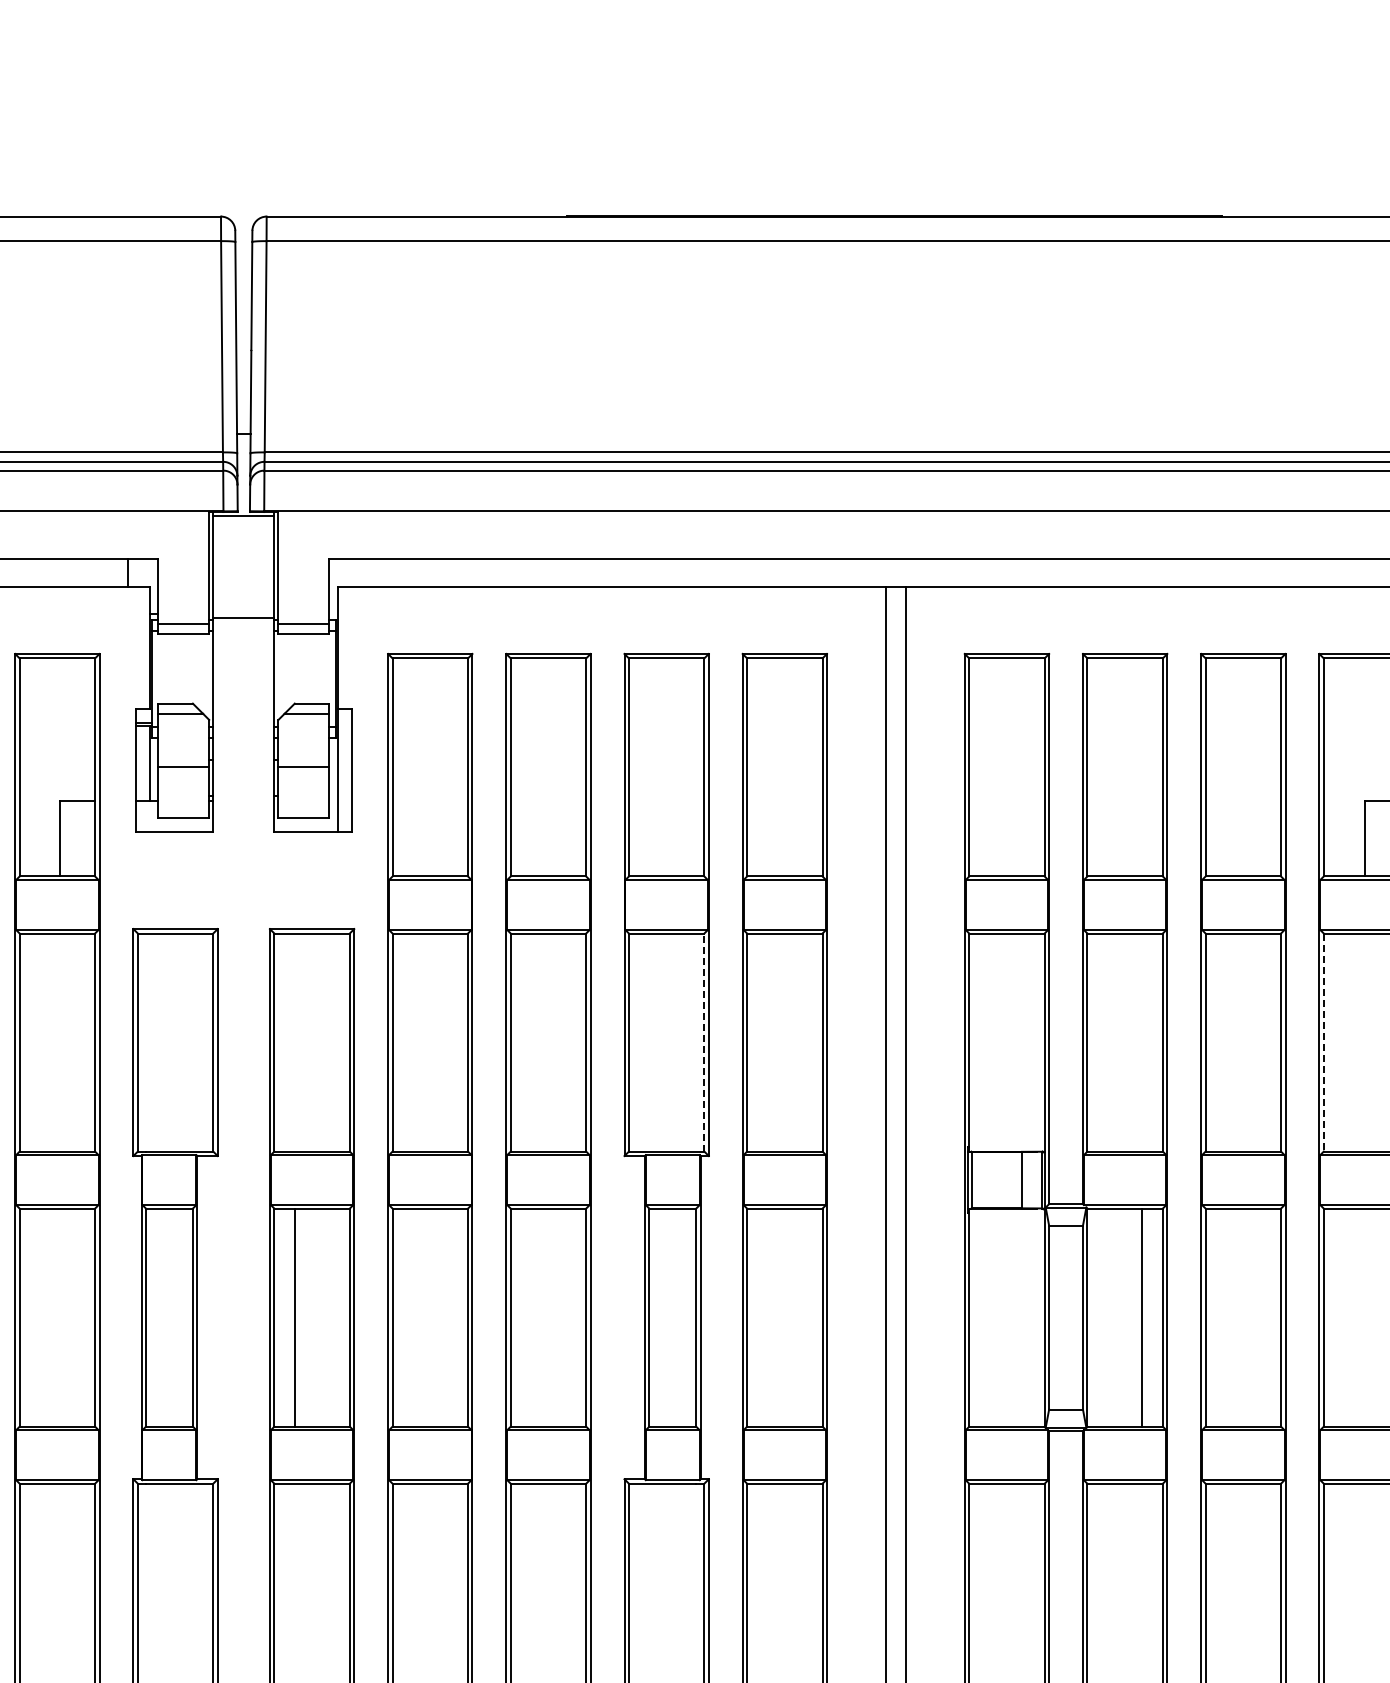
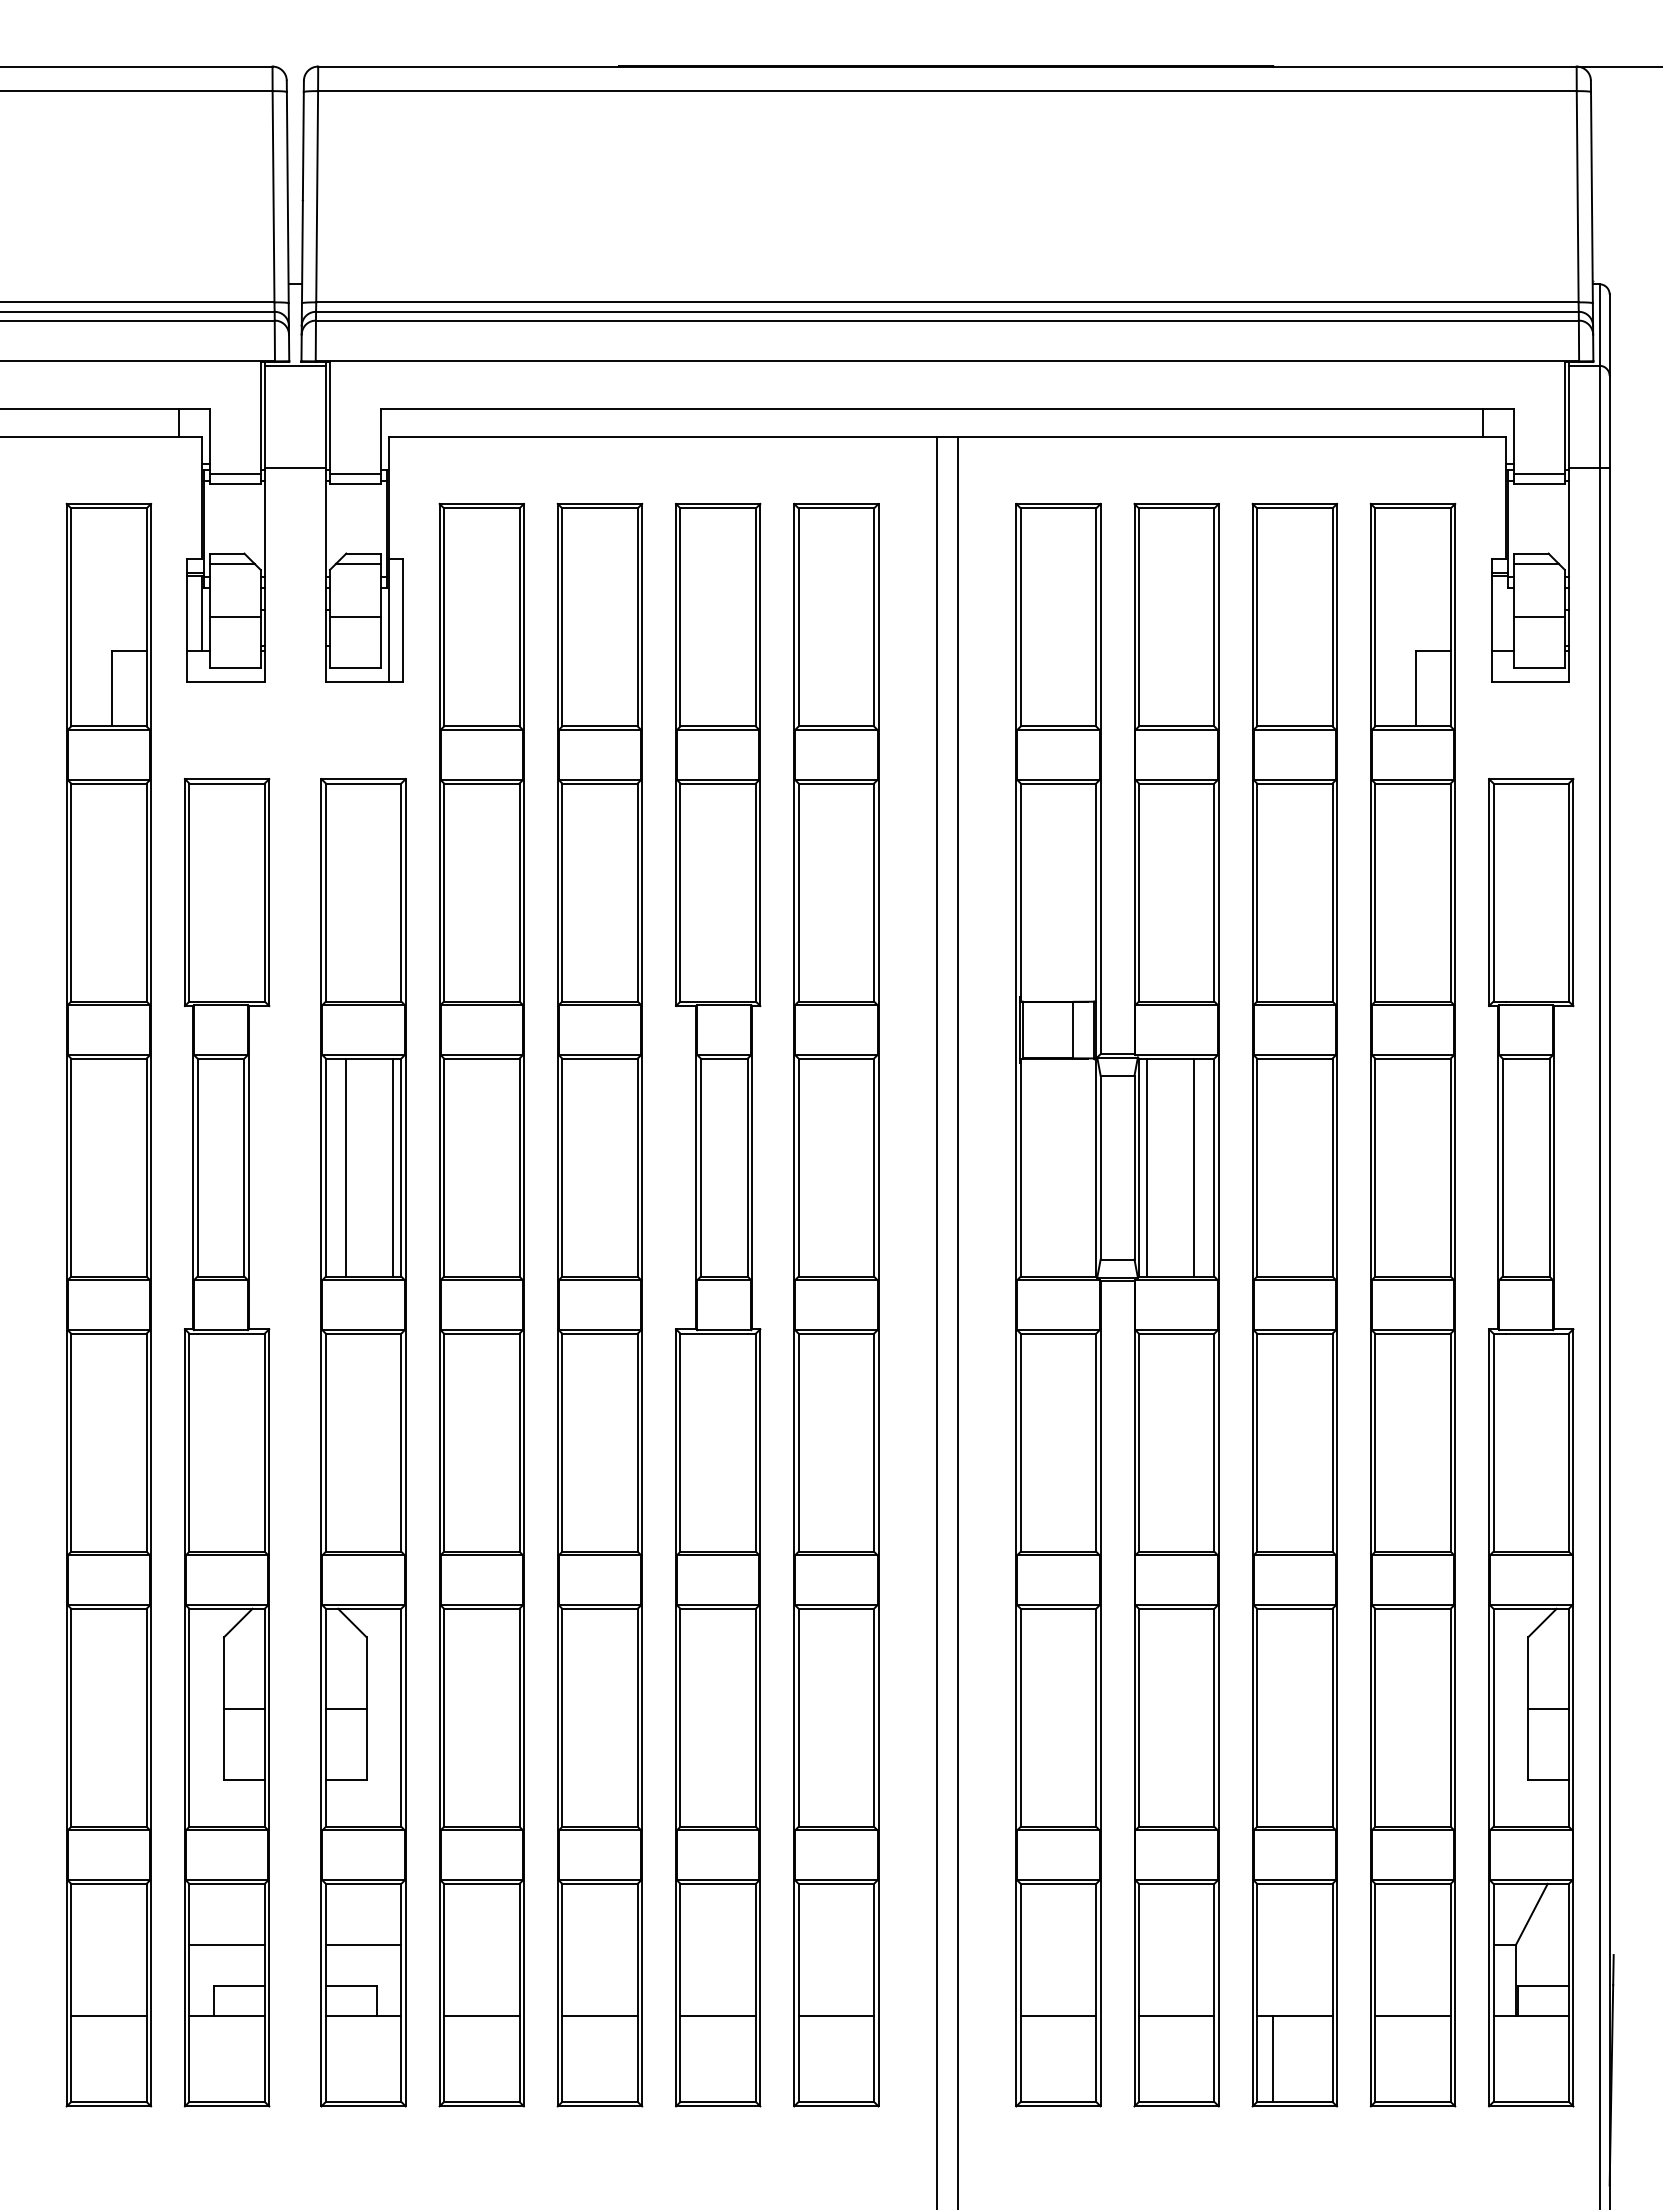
line: (703, 1042) -> (755, 892), dashed -> solid
line: (1323, 1043) -> (1375, 893), dashed -> solid
line: (341, 1317) -> (393, 1167), added
line: (1095, 1317) -> (1147, 1167), added

